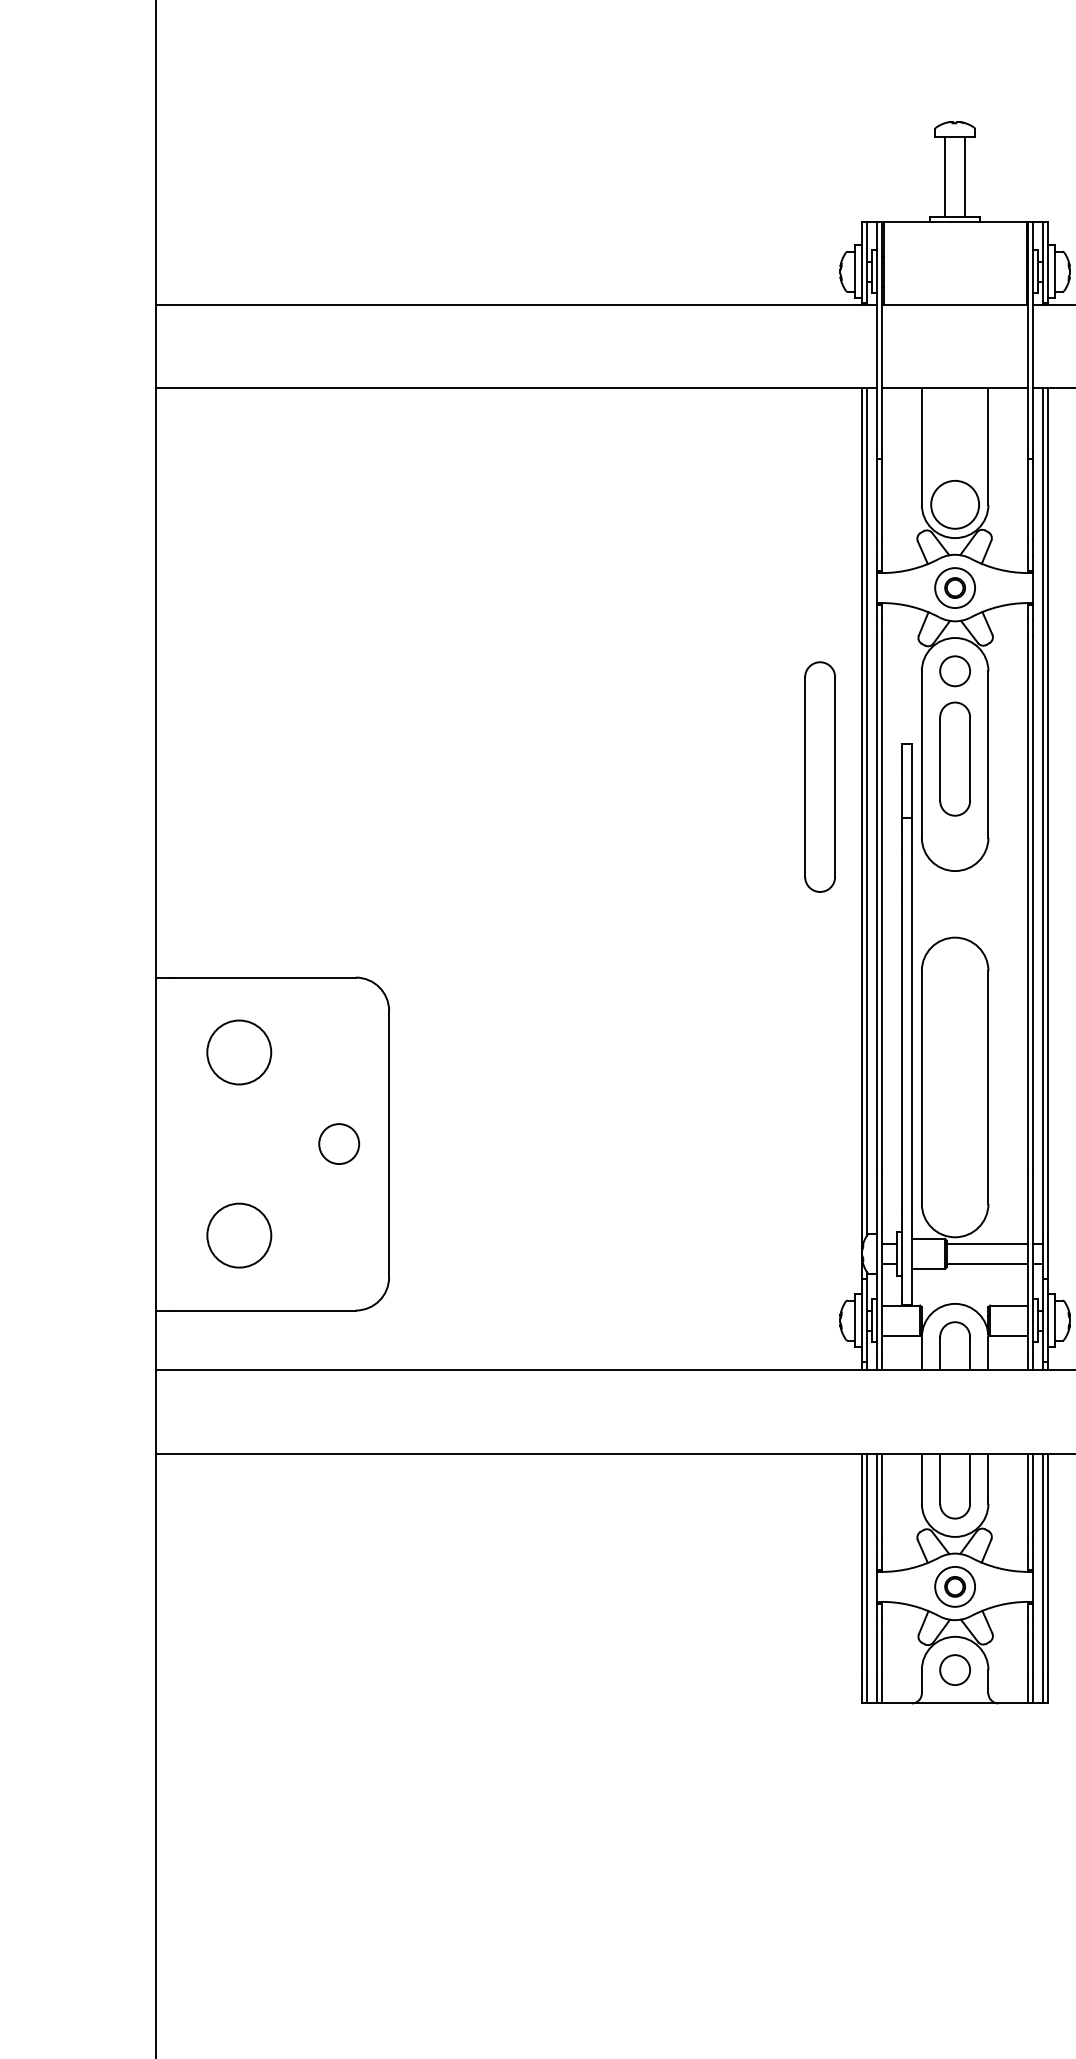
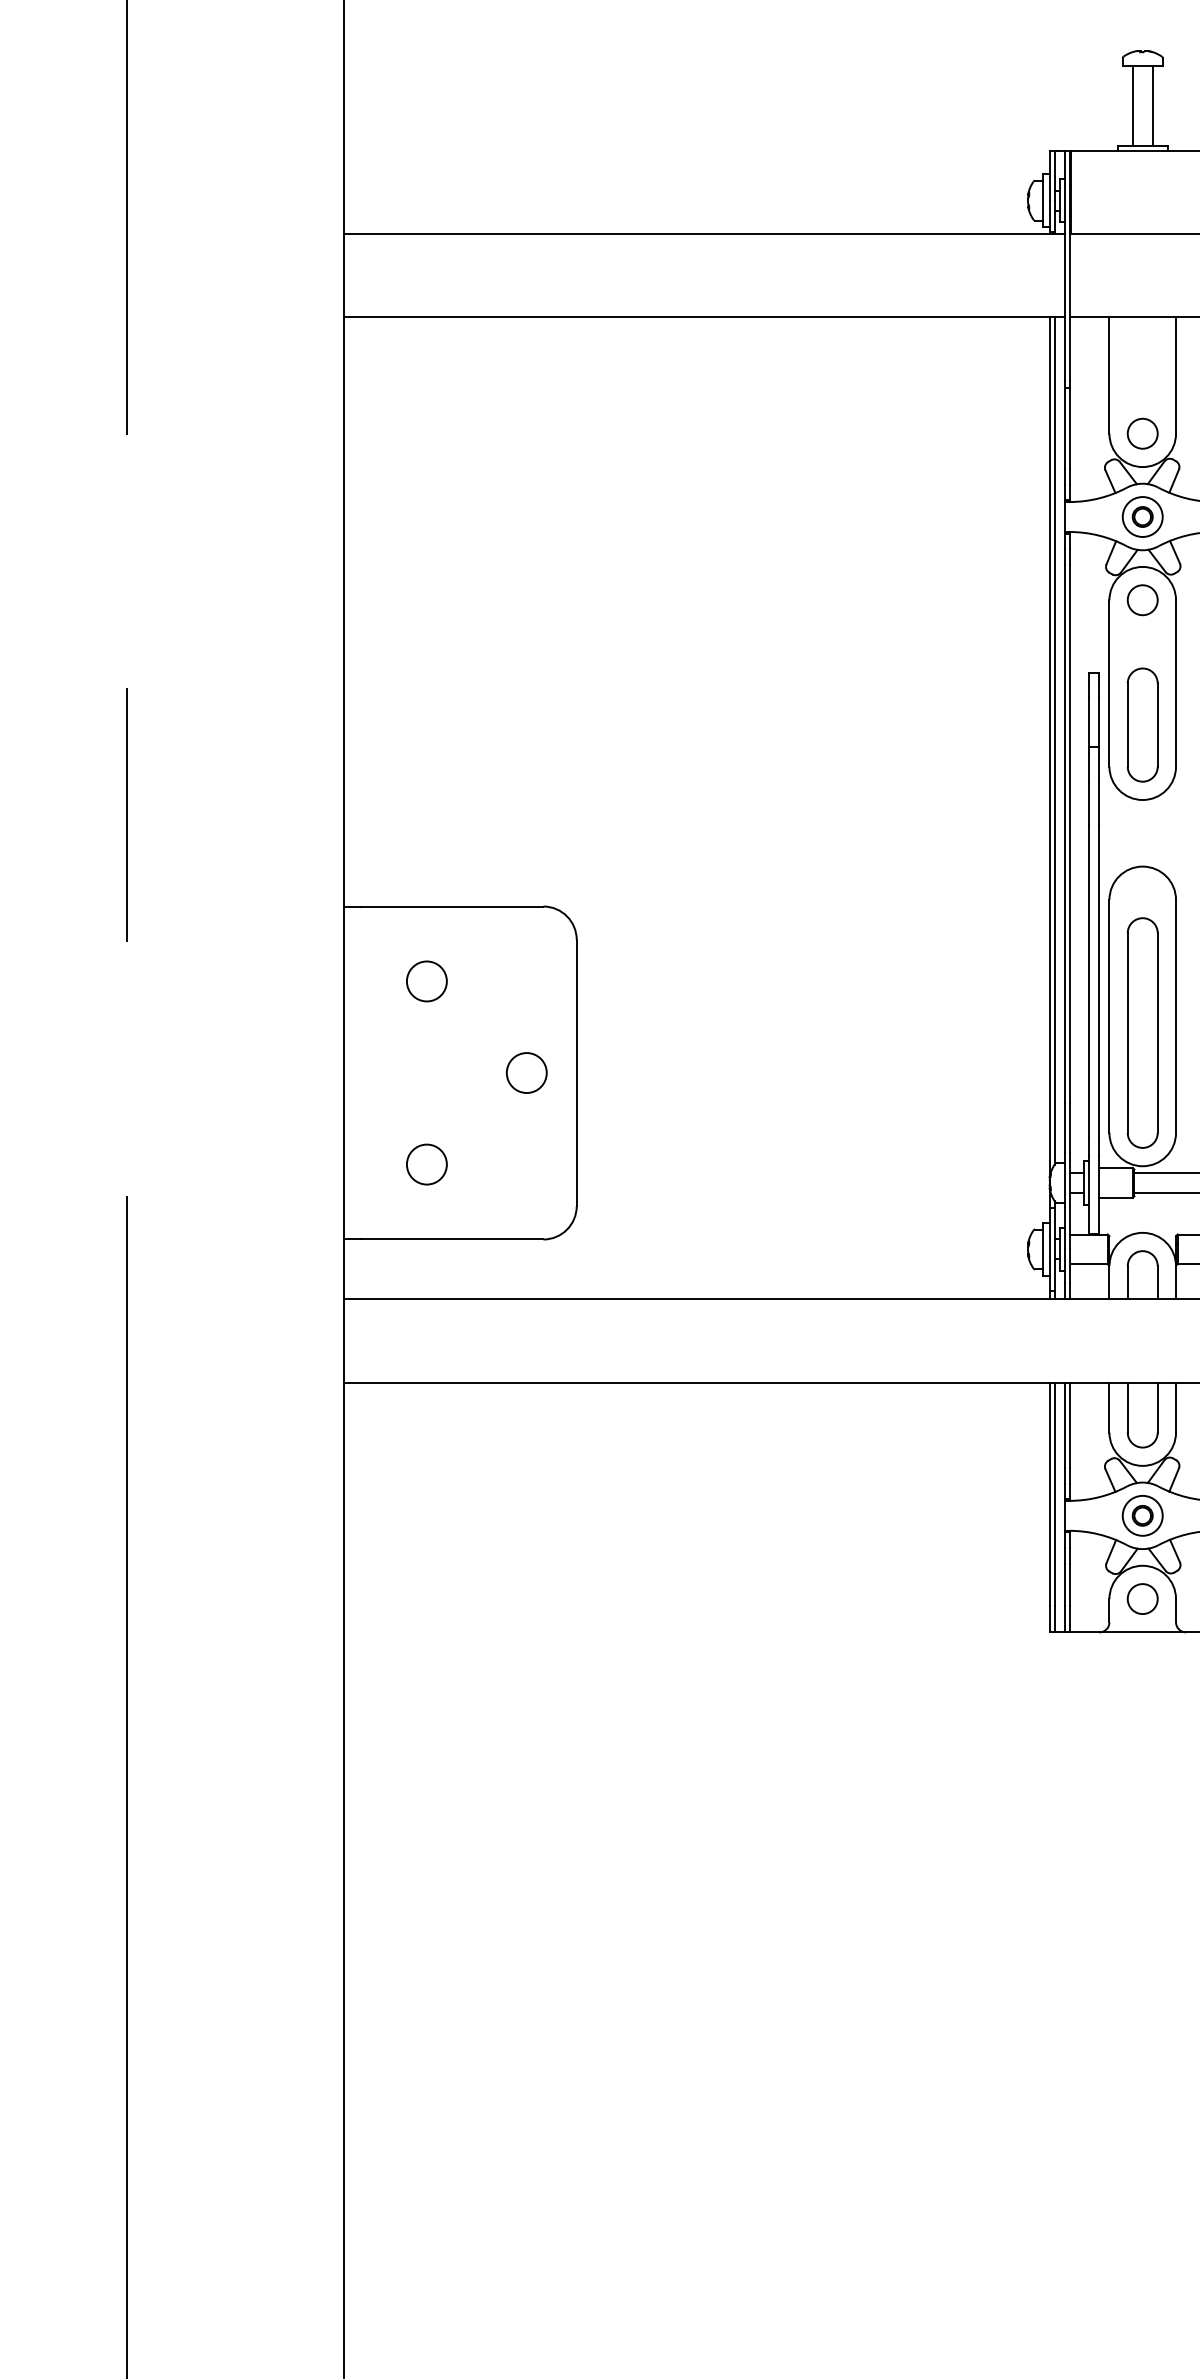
circle: (954, 504) -> (1142, 433), size x0.62
part: (954, 758) -> (1142, 724), moved
part: (819, 776) -> (1142, 1032), moved
circle: (238, 1052) -> (426, 981), size x0.62
circle: (238, 1235) -> (426, 1164), size x0.62

